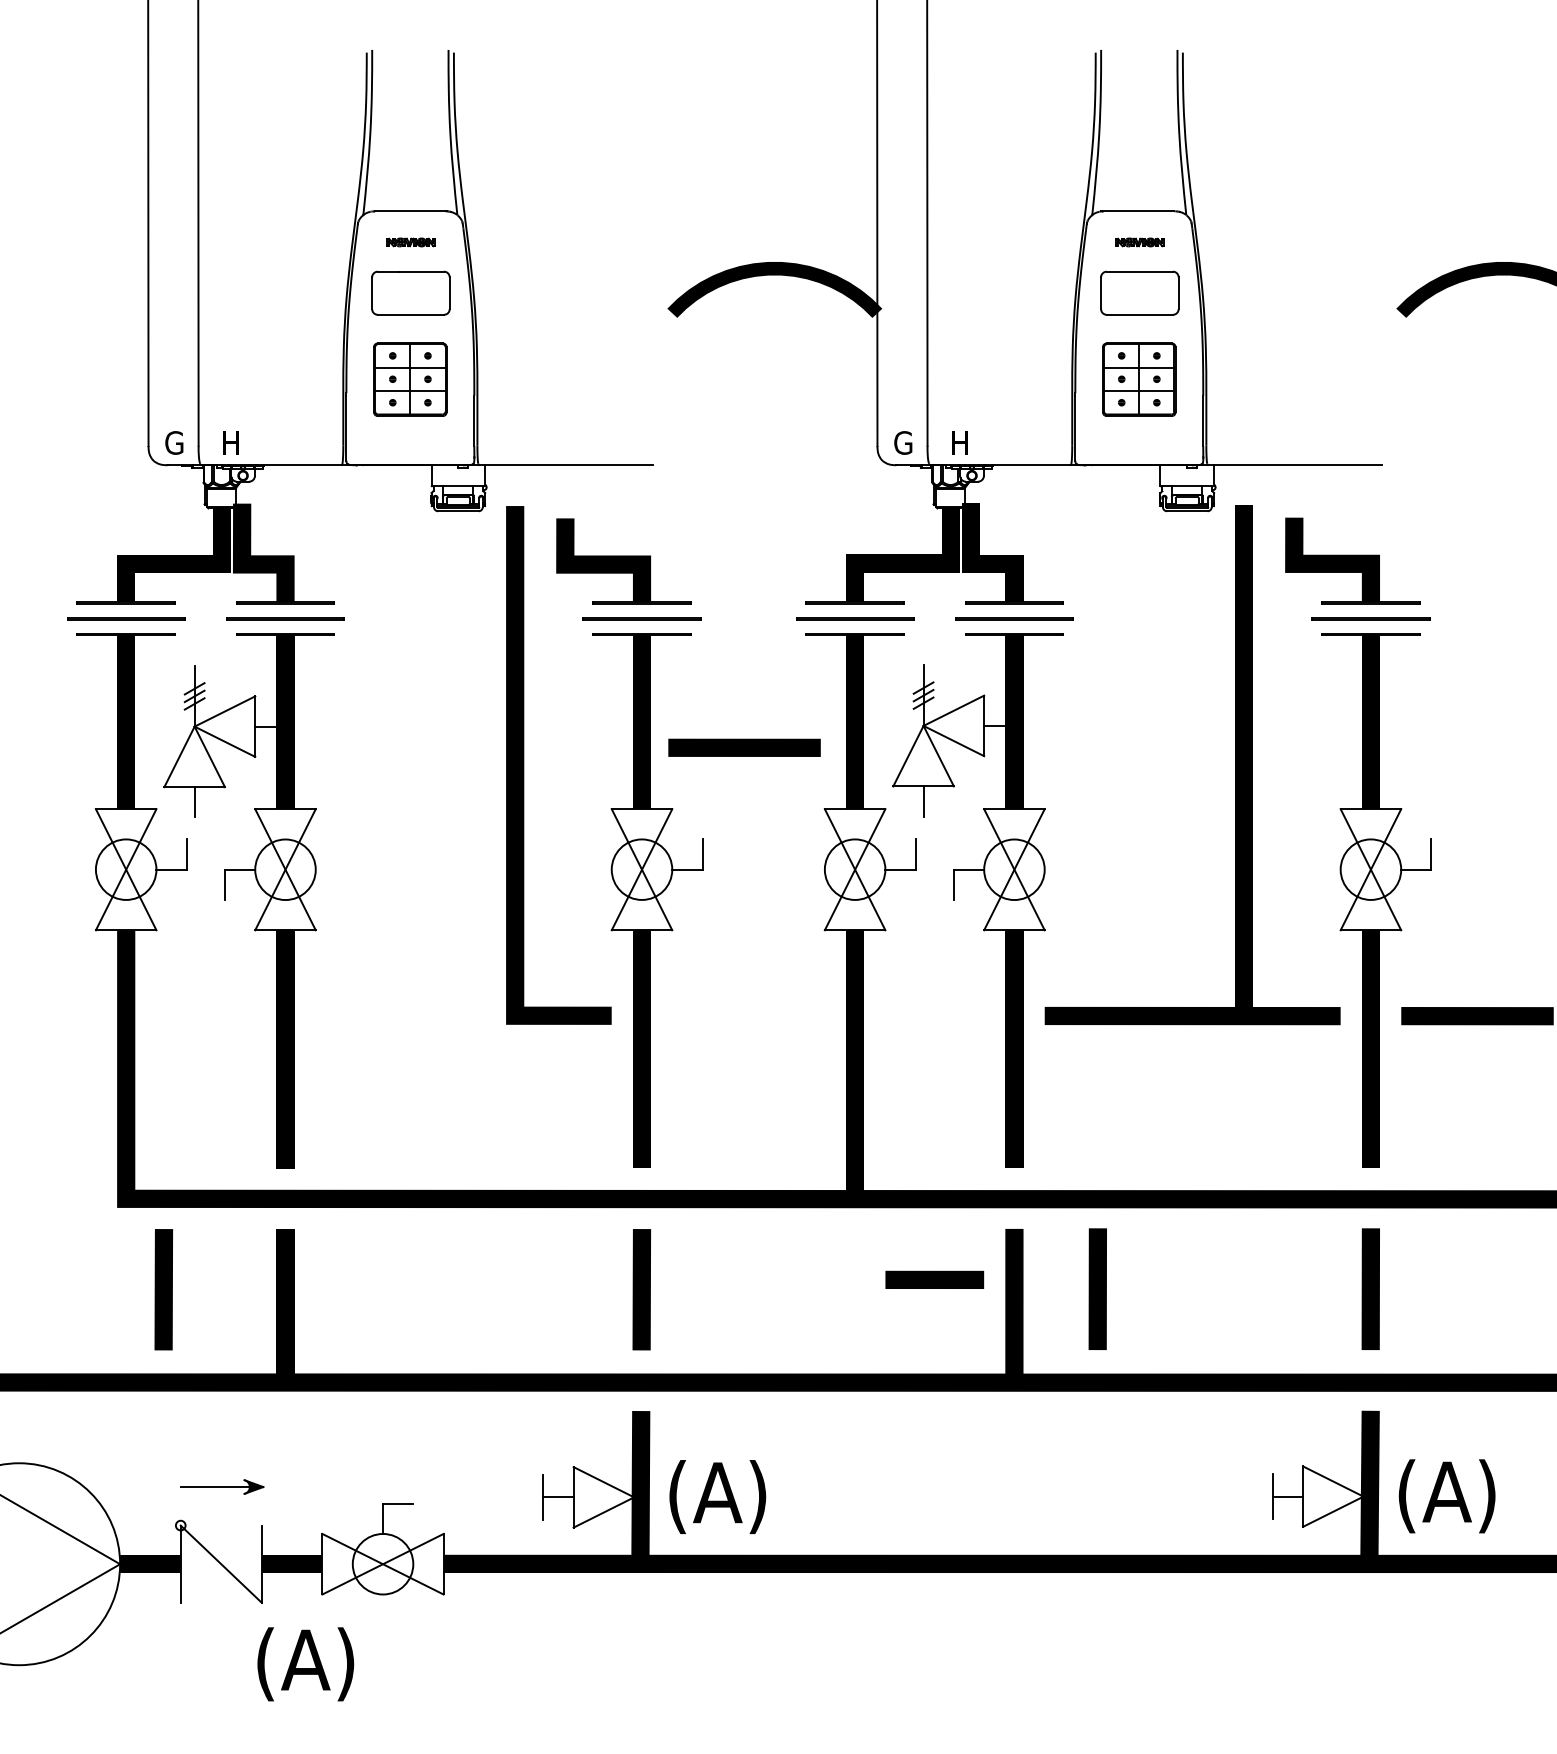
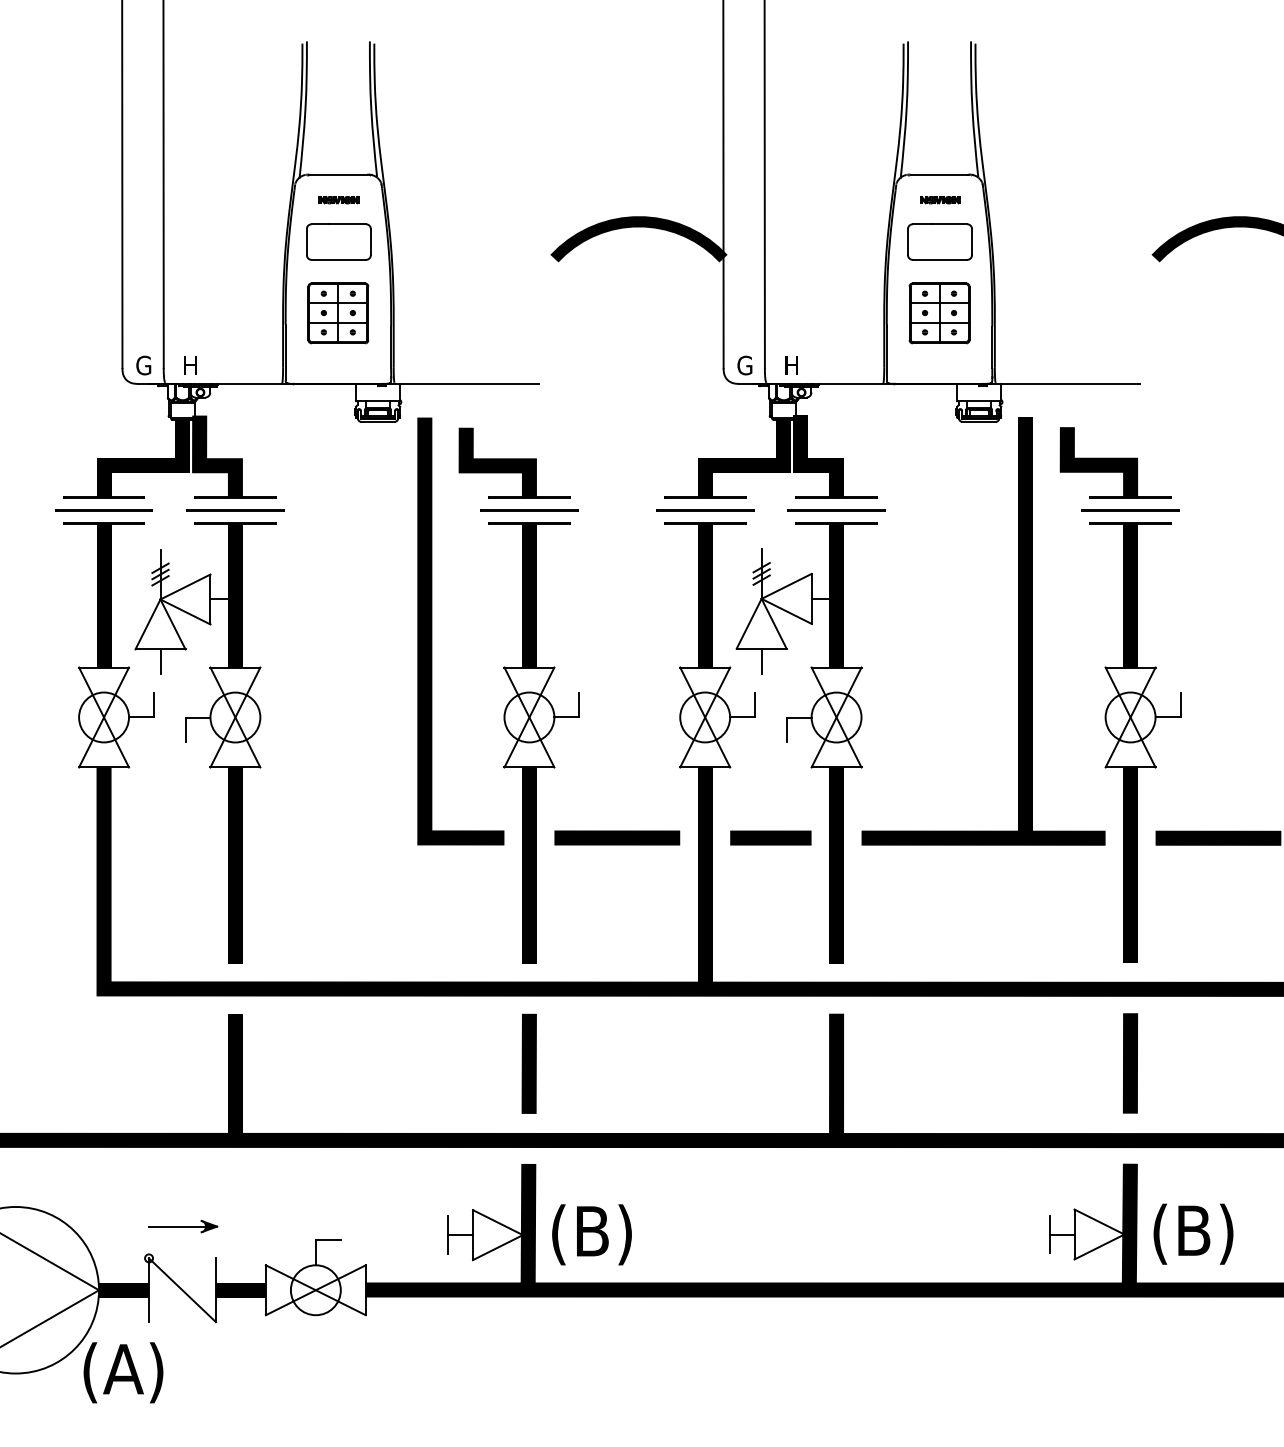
line: (744, 747) -> (617, 837), moved
line: (934, 1279) -> (770, 837), moved
line: (1097, 1288) -> (905, 1062), removed
line: (163, 1289) -> (134, 1063), removed
text: (729, 1496) -> (601, 1234), (A) -> (B)
text: (1458, 1496) -> (1202, 1234), (A) -> (B)
text: (305, 1664) -> (123, 1372), moved

